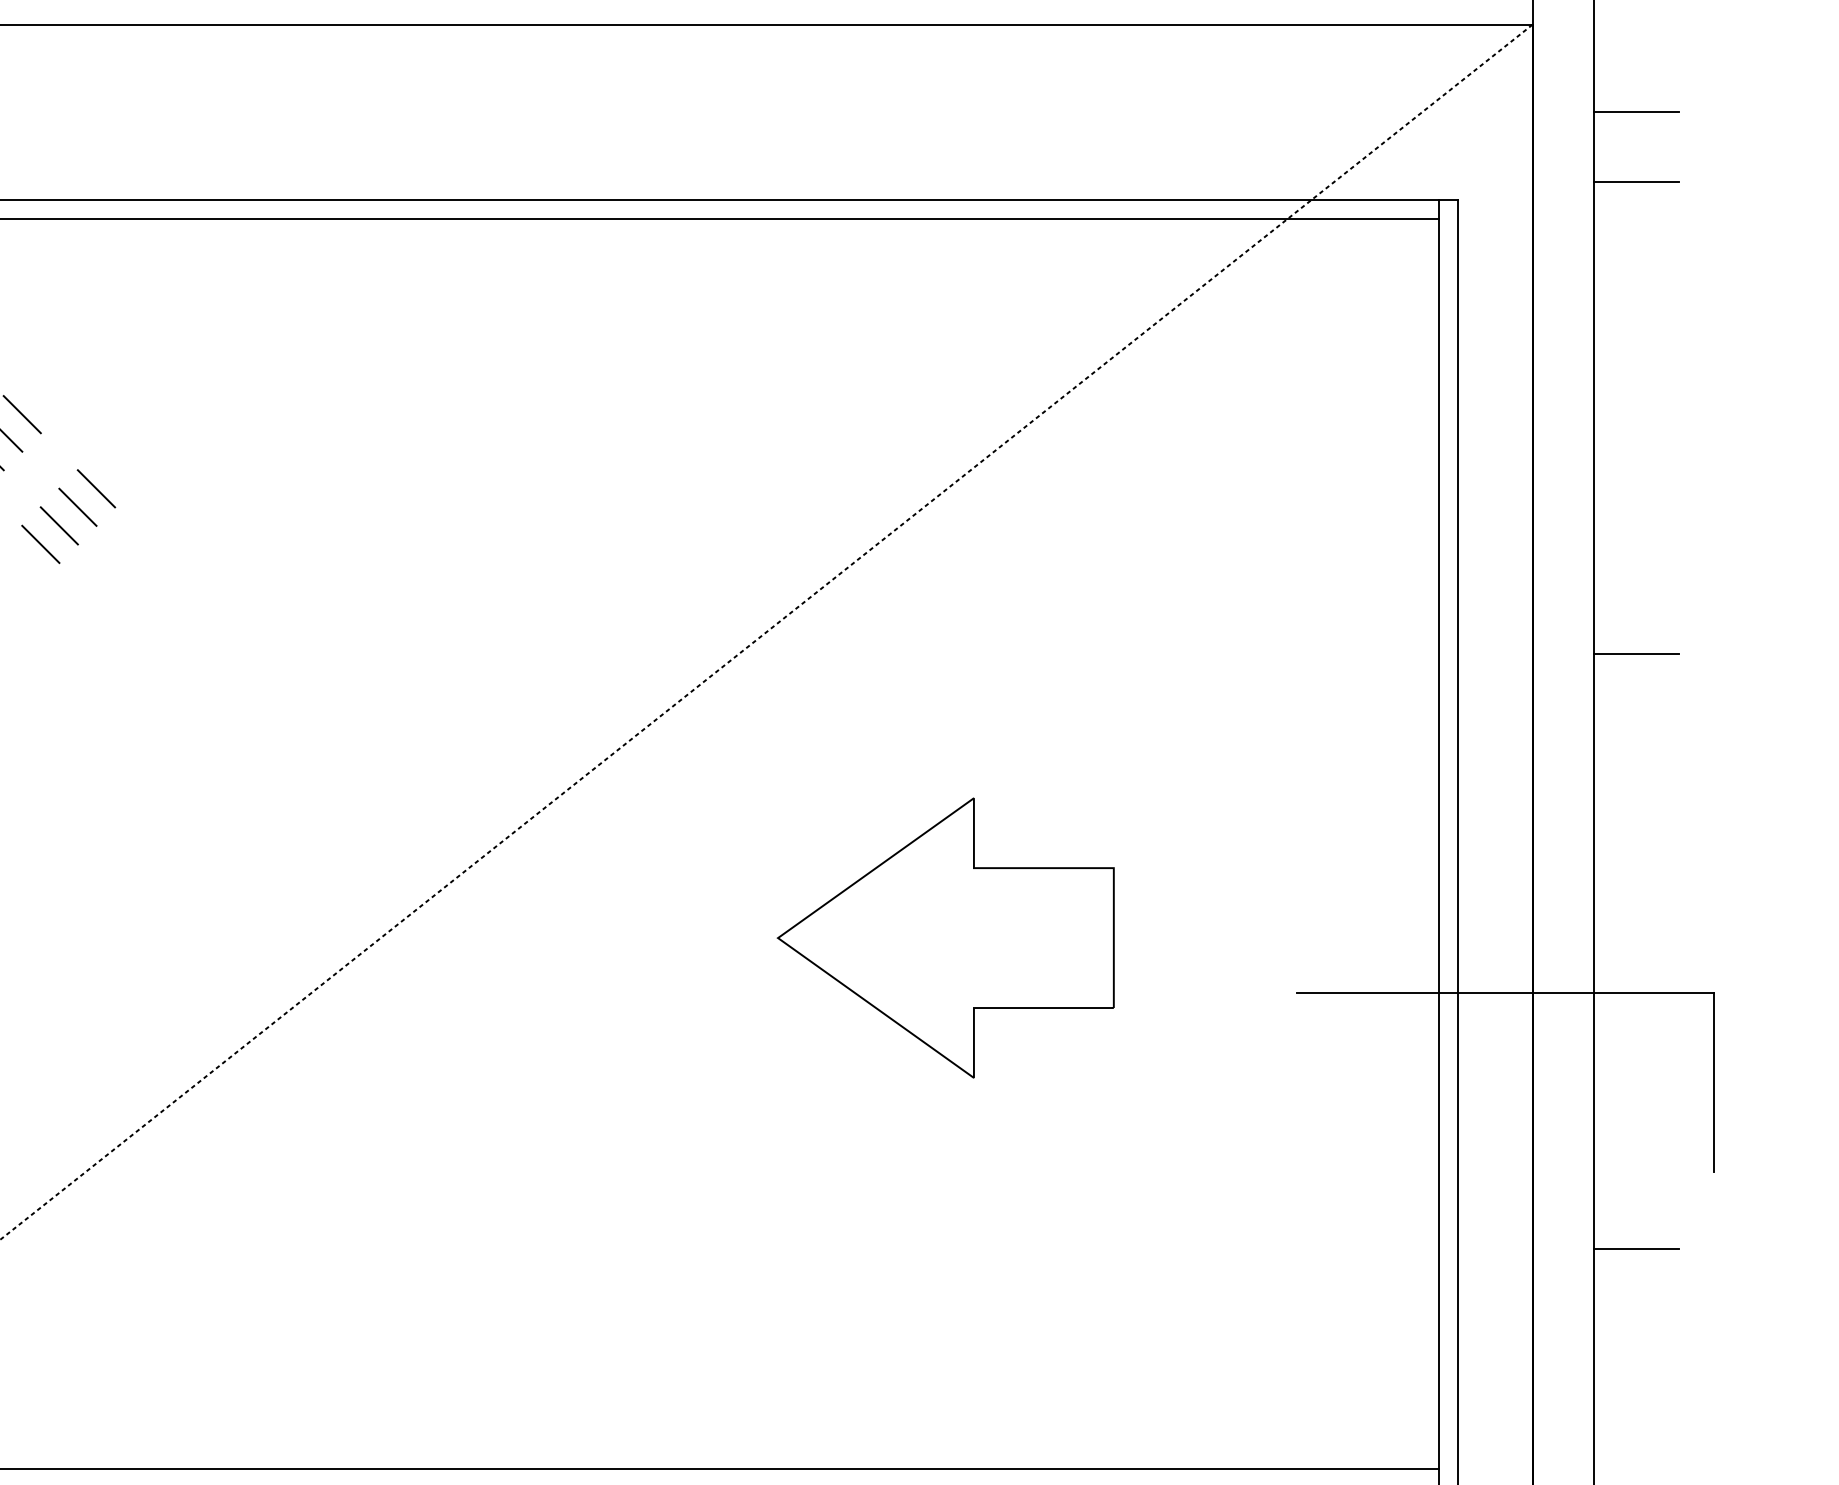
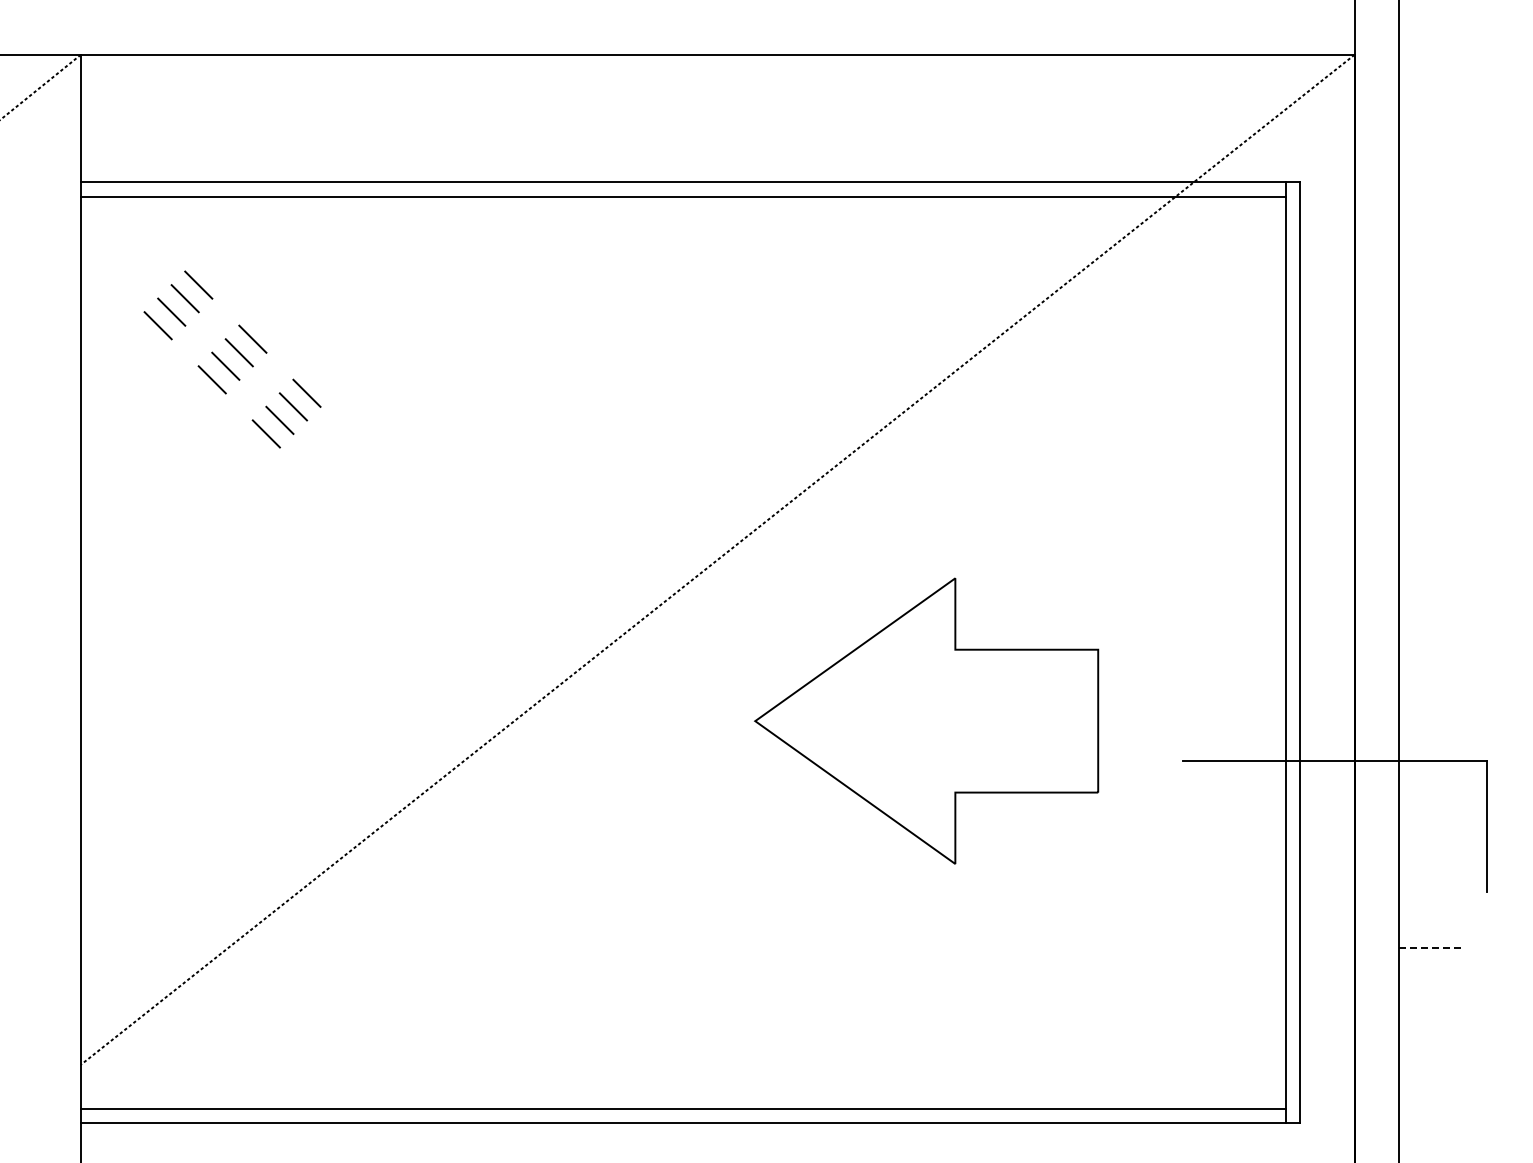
line: (1636, 112) -> (1430, 118), removed
line: (1636, 181) -> (1430, 169), removed
line: (1636, 654) -> (1430, 514), removed
part: (945, 937) -> (926, 720), size x1.4
line: (1636, 1248) -> (1430, 947), solid -> dashed

